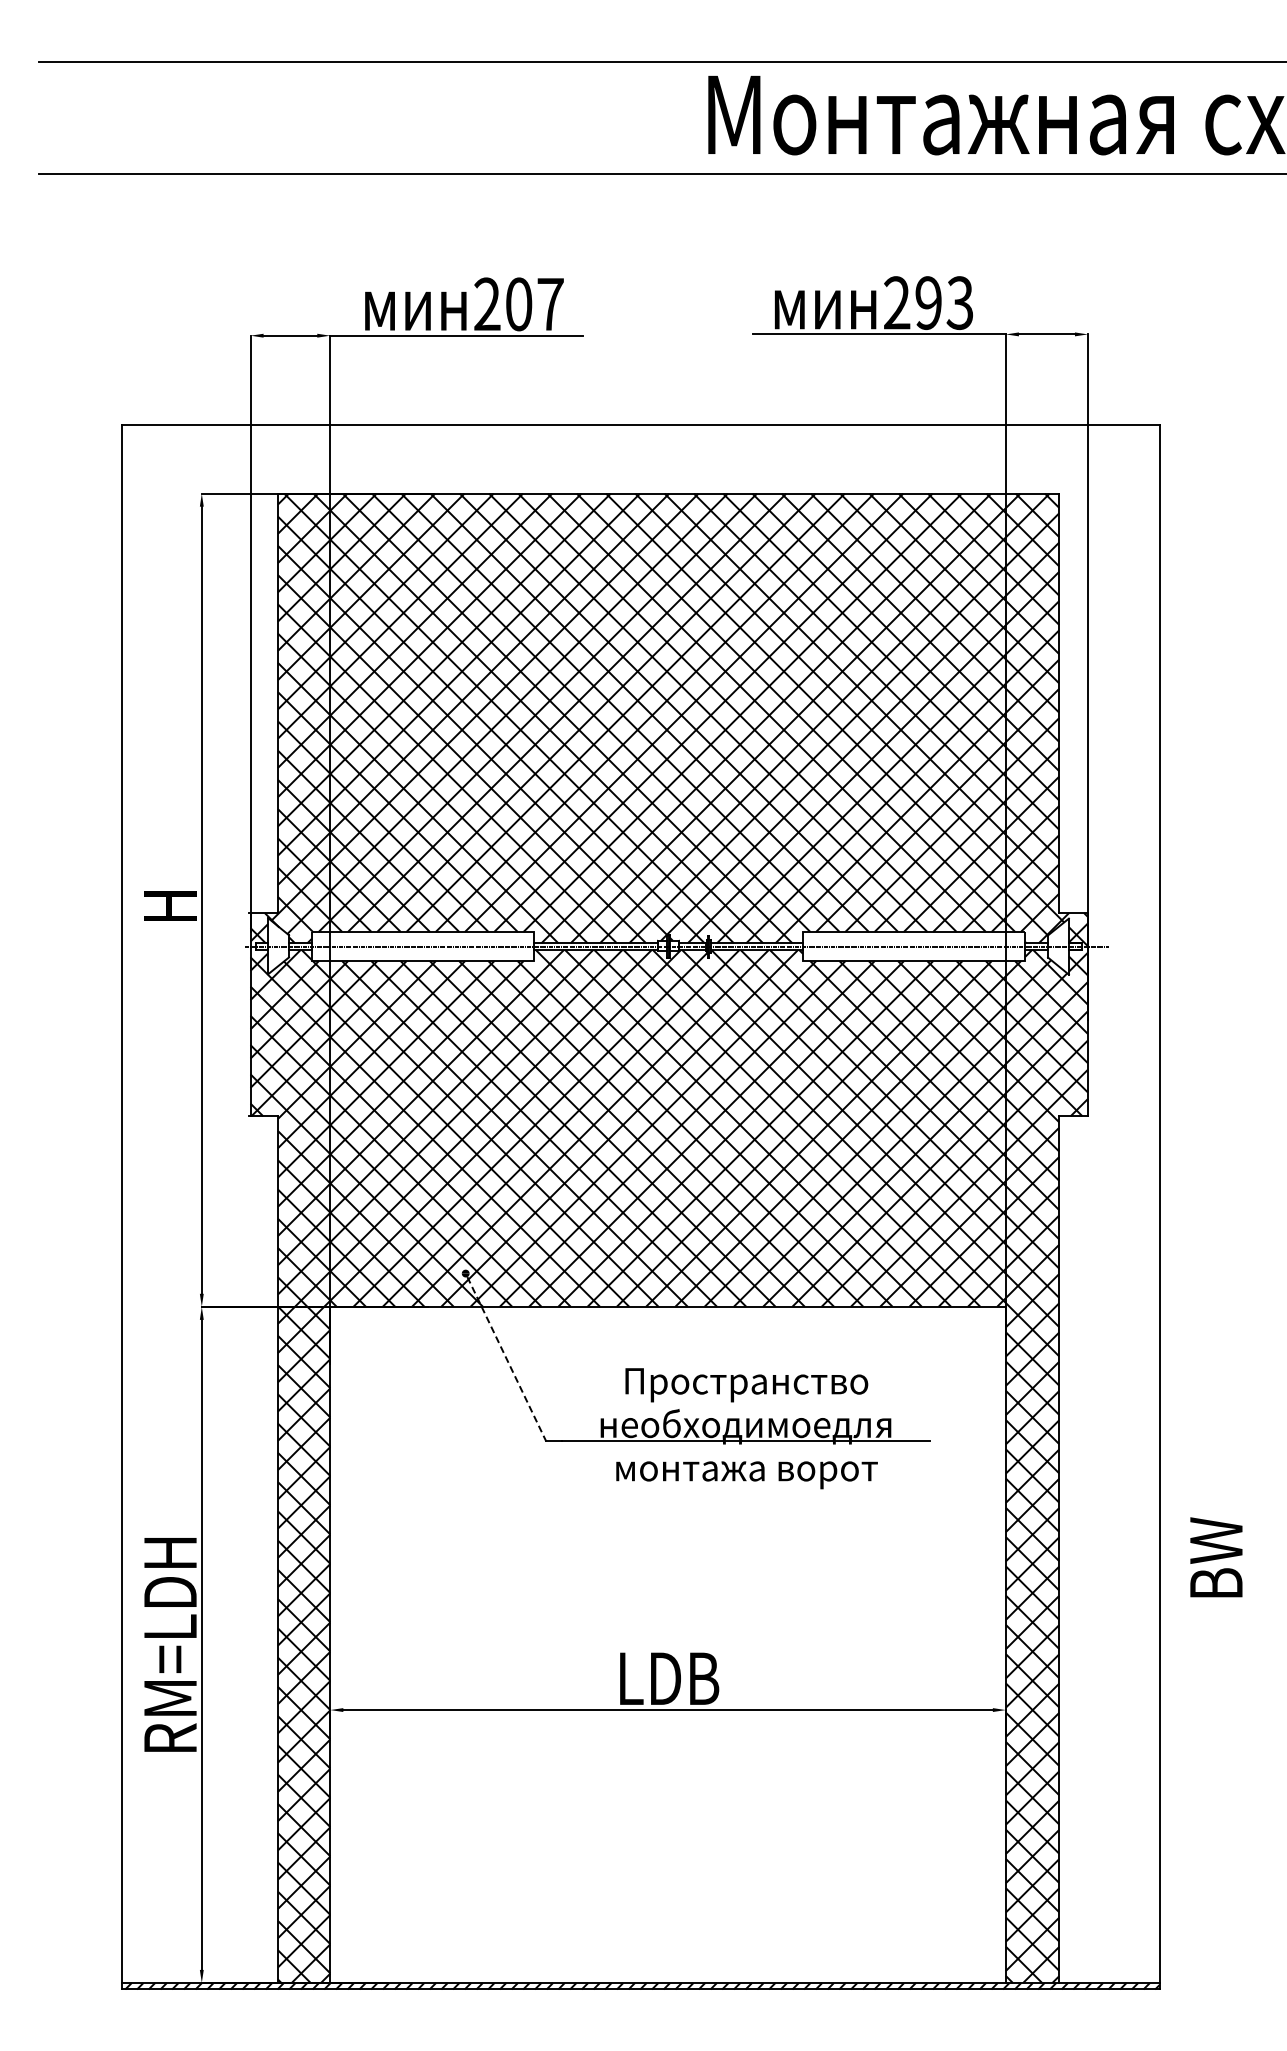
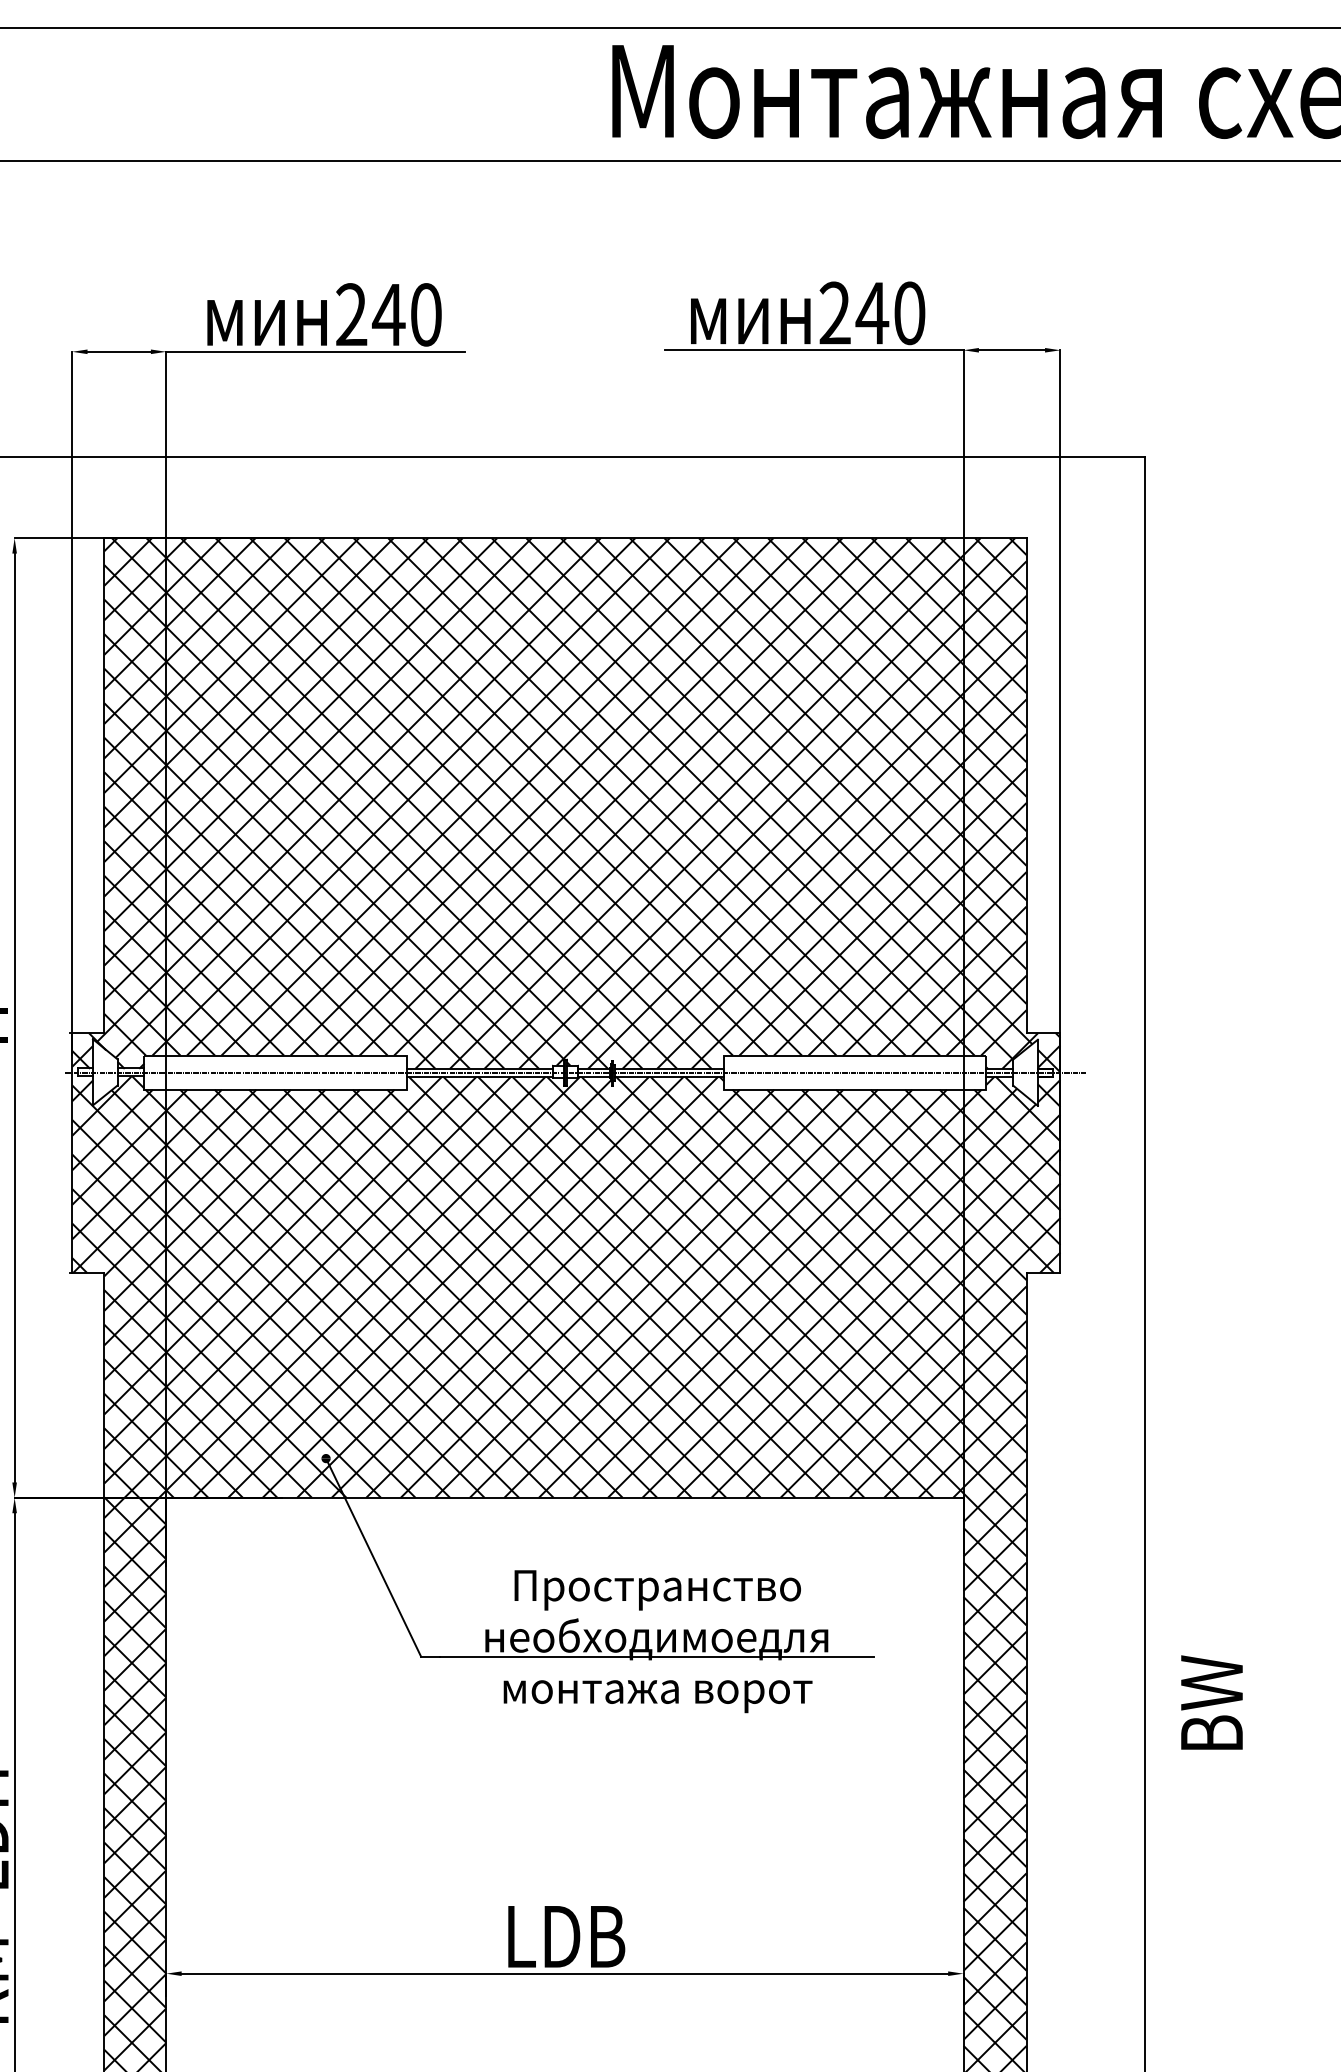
text: (943, 303) -> (889, 313), 293 -> 240
text: (533, 304) -> (406, 314), 207 -> 240
line: (507, 1359) -> (375, 1559), dashed -> solid
text: (1216, 1557) -> (1212, 1702), moved

